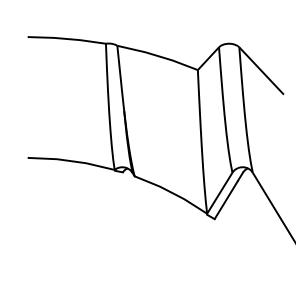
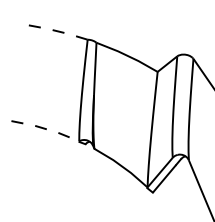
line: (66, 38) -> (56, 30), solid -> dashed
line: (71, 161) -> (45, 129), solid -> dashed

